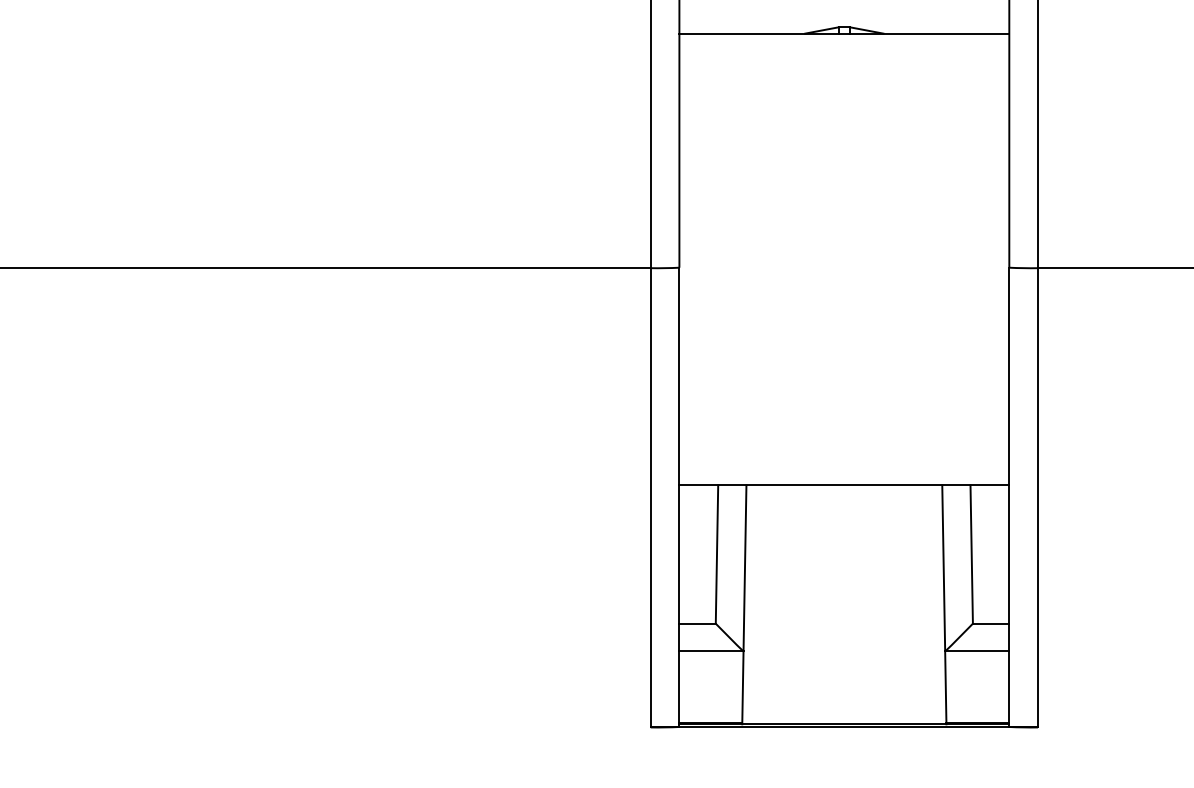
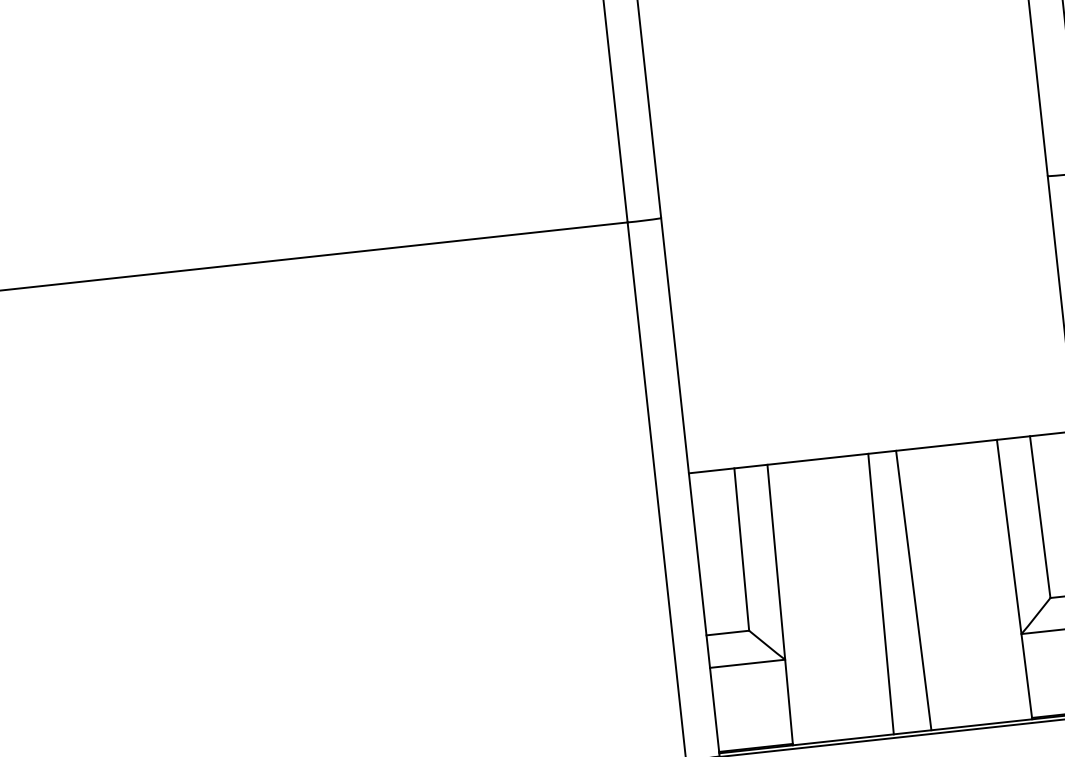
line: (830, 604) -> (881, 593), added
line: (858, 604) -> (913, 590), added

